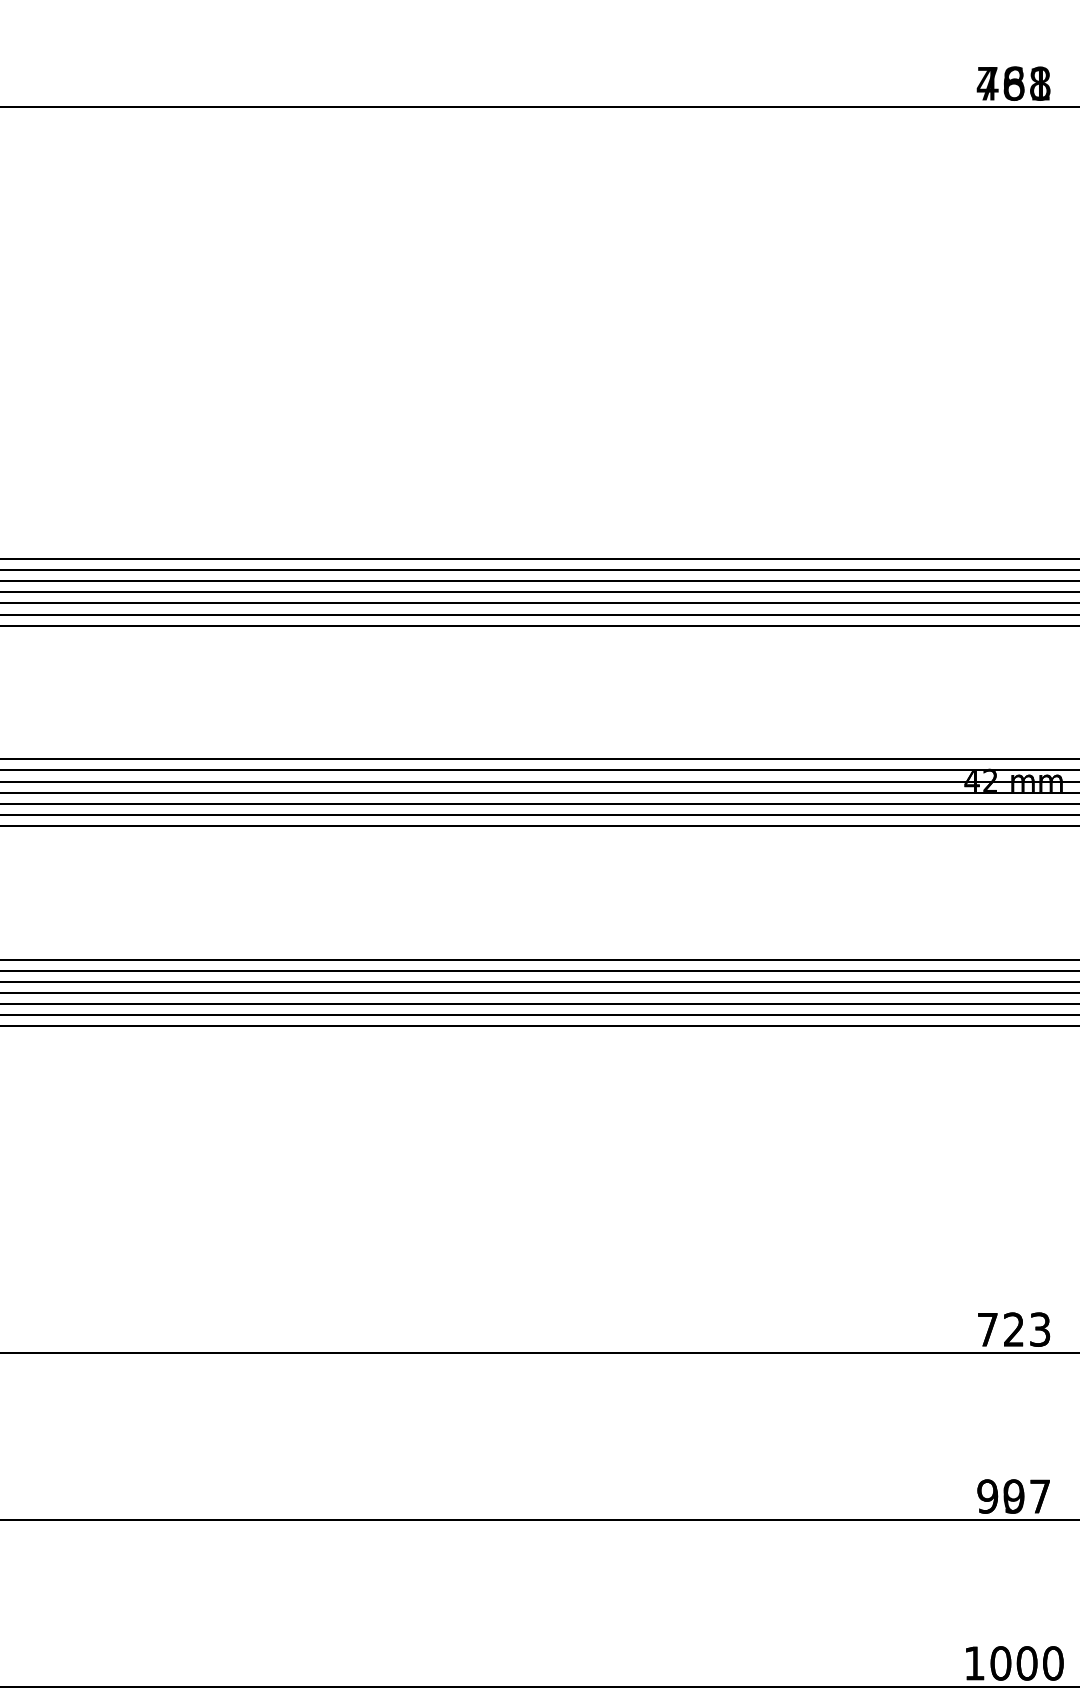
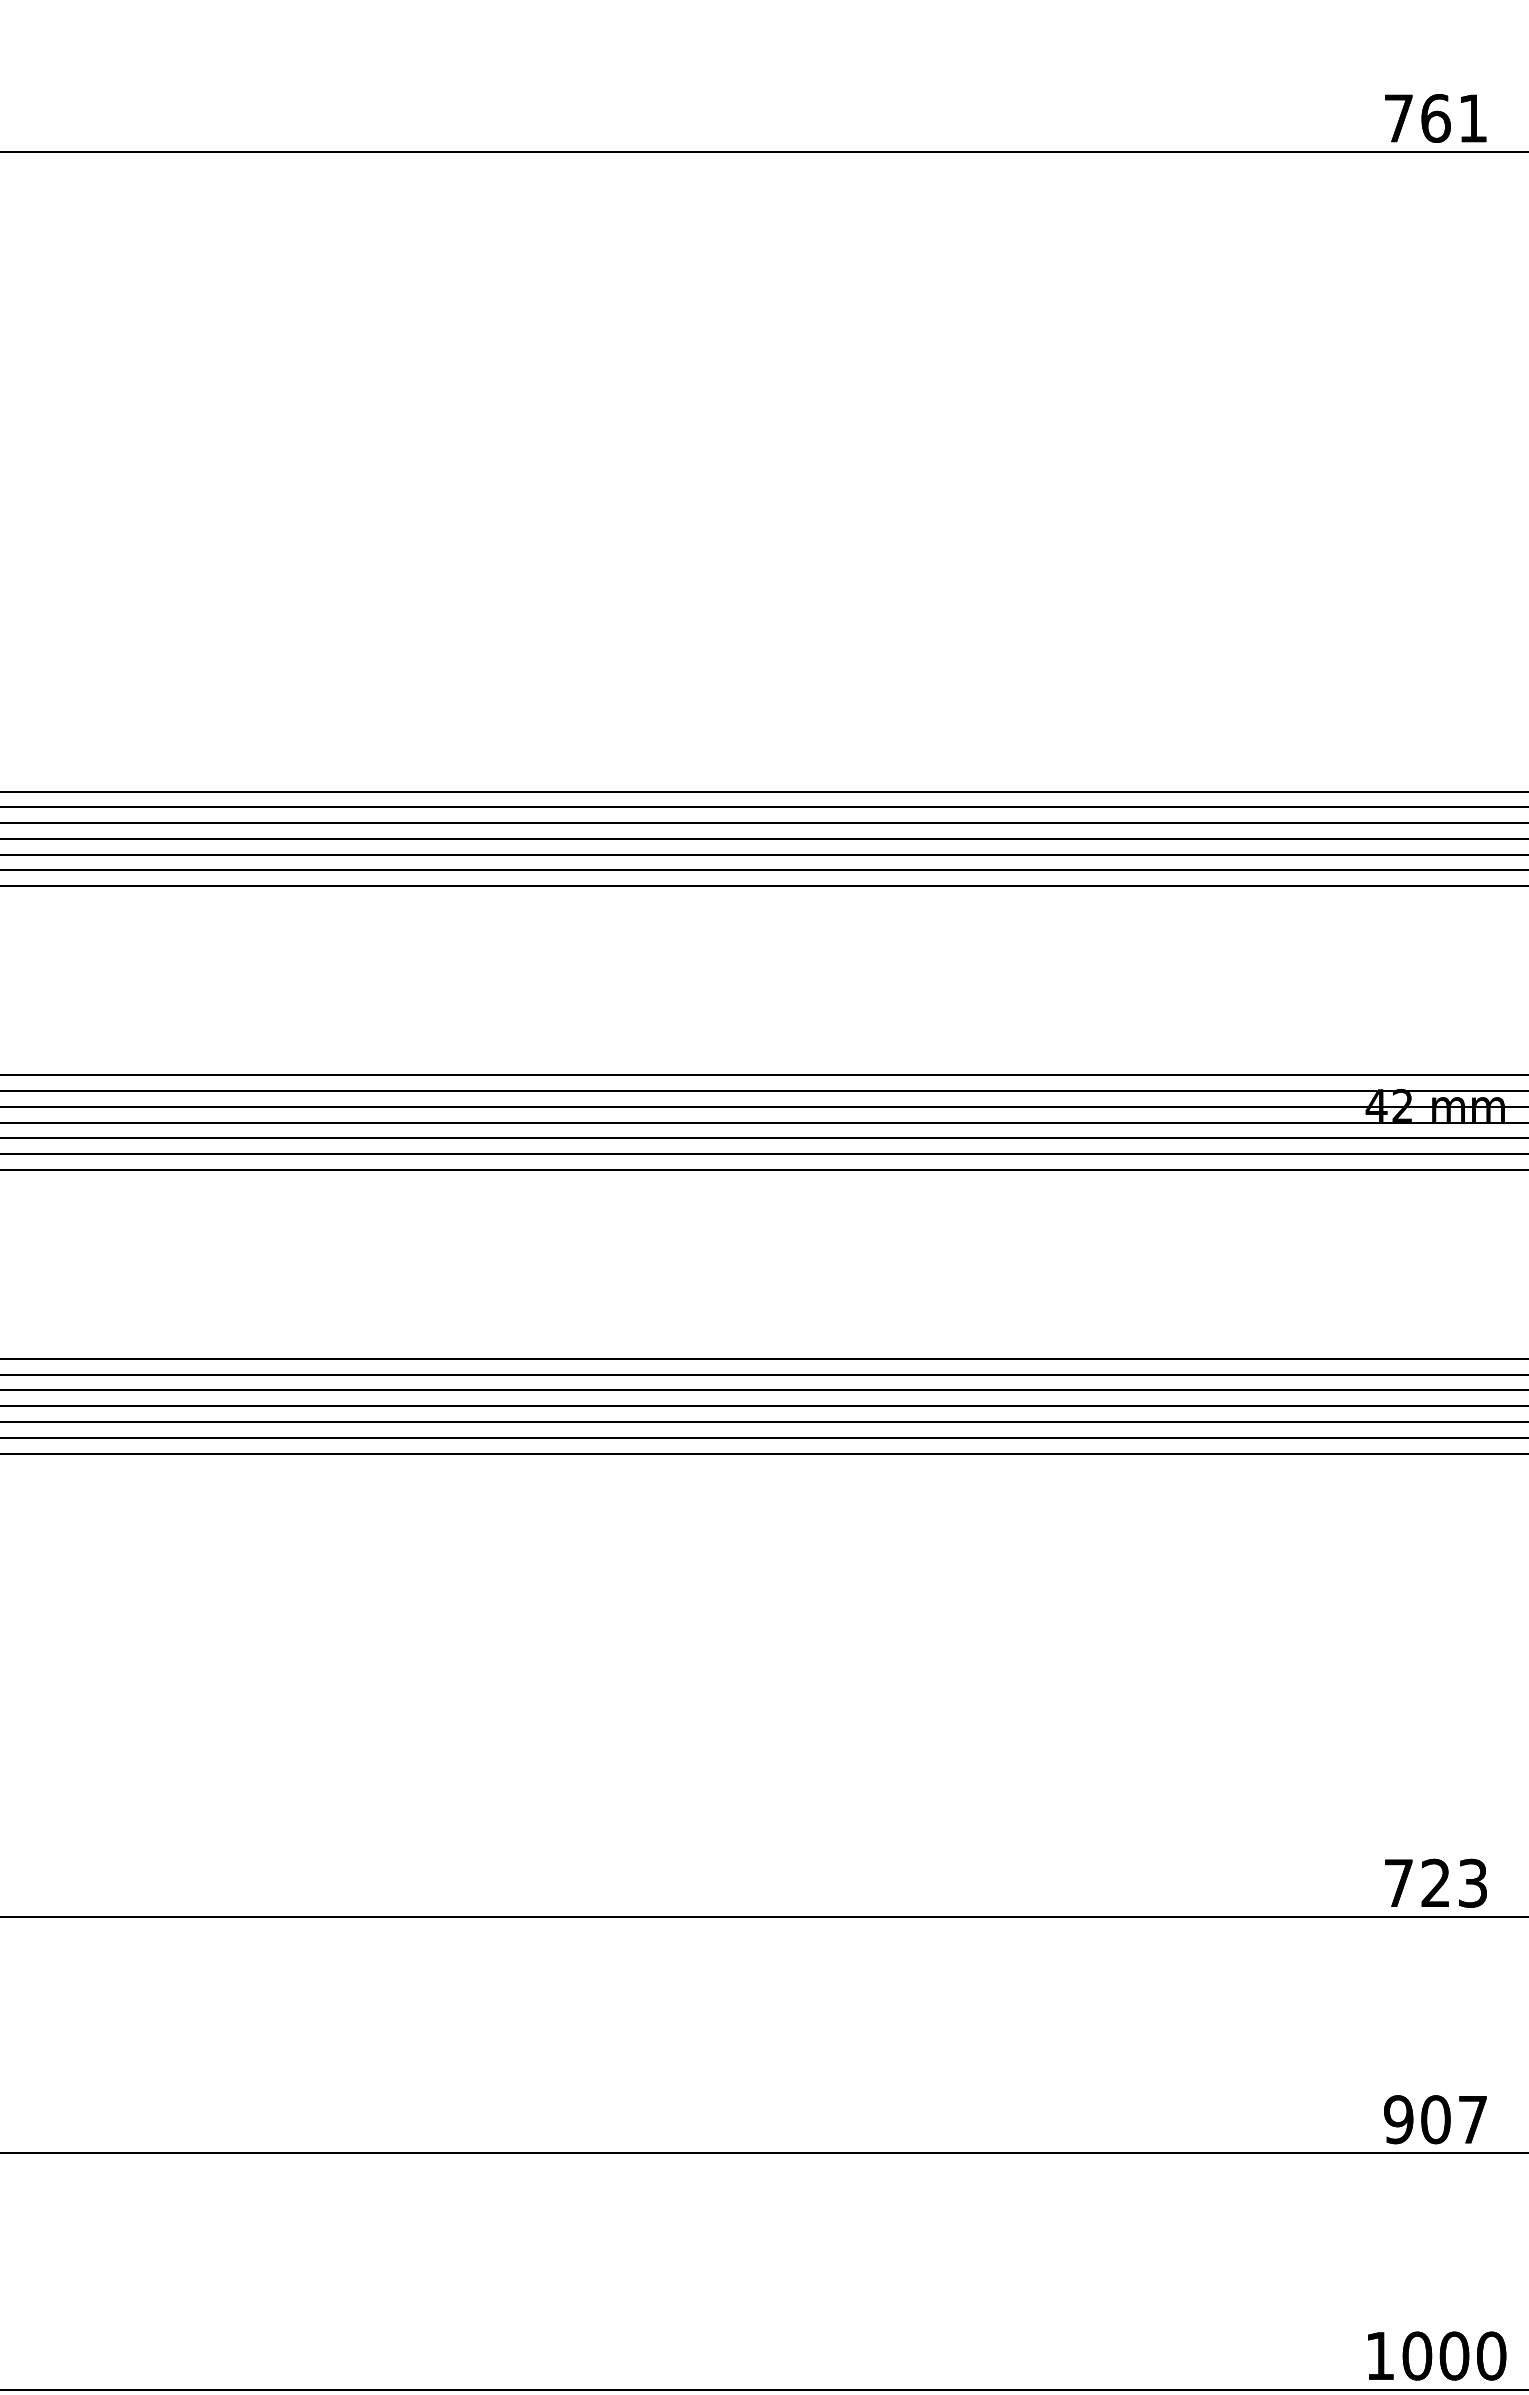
text: (1013, 83) -> (1435, 118), 488 -> 761
text: (1013, 1496) -> (1435, 2119), 997 -> 907

